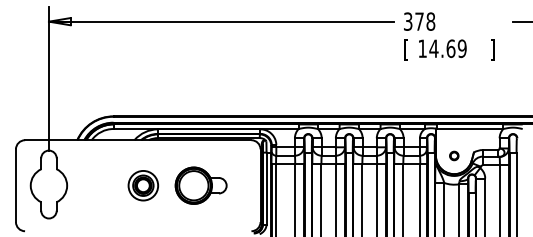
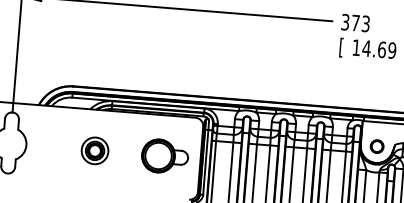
text: (430, 21) -> (365, 23), 378 -> 373
circle: (454, 155) -> (377, 146), size x1.67
part: (200, 185) -> (164, 156), moved

